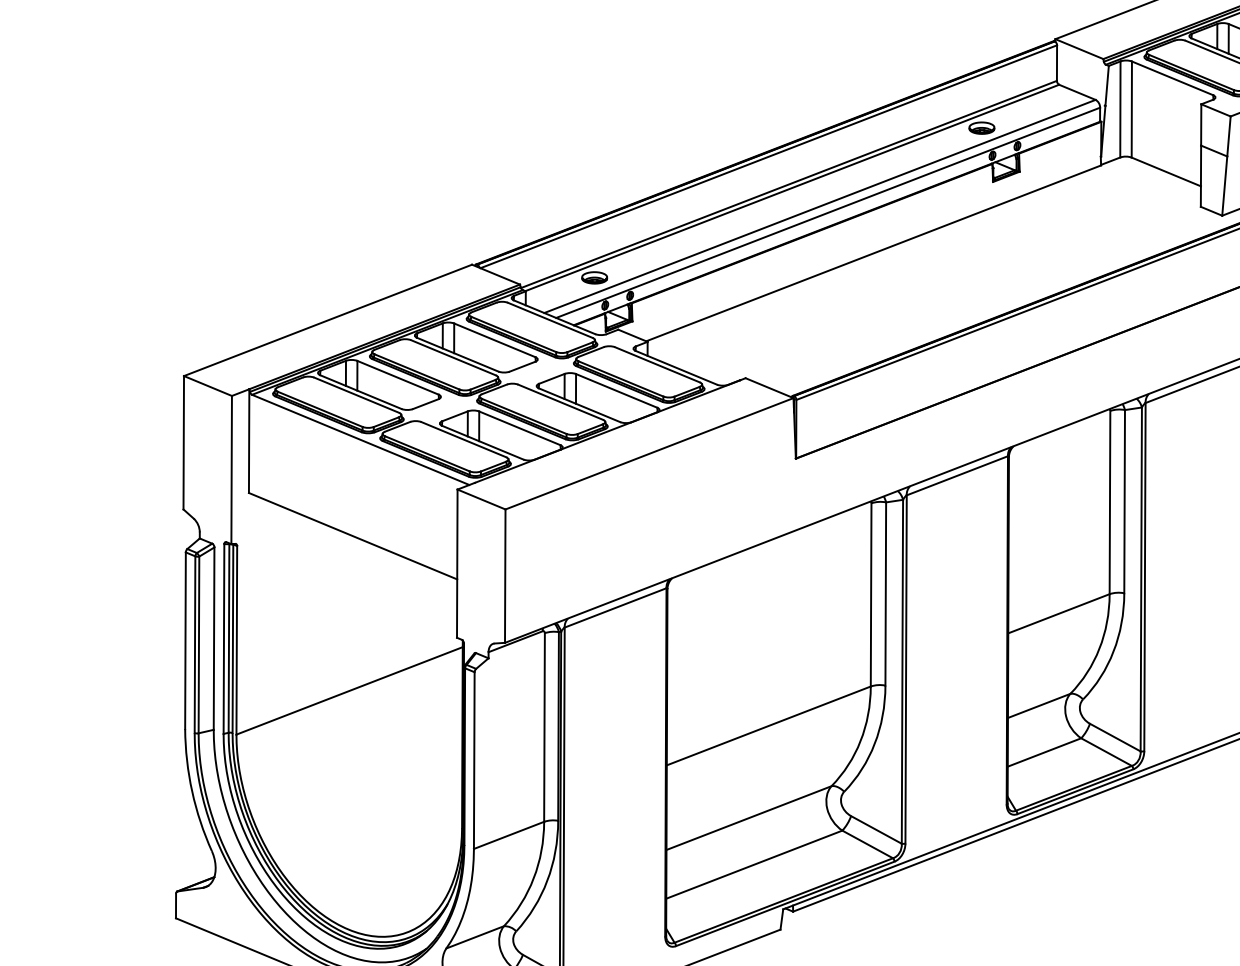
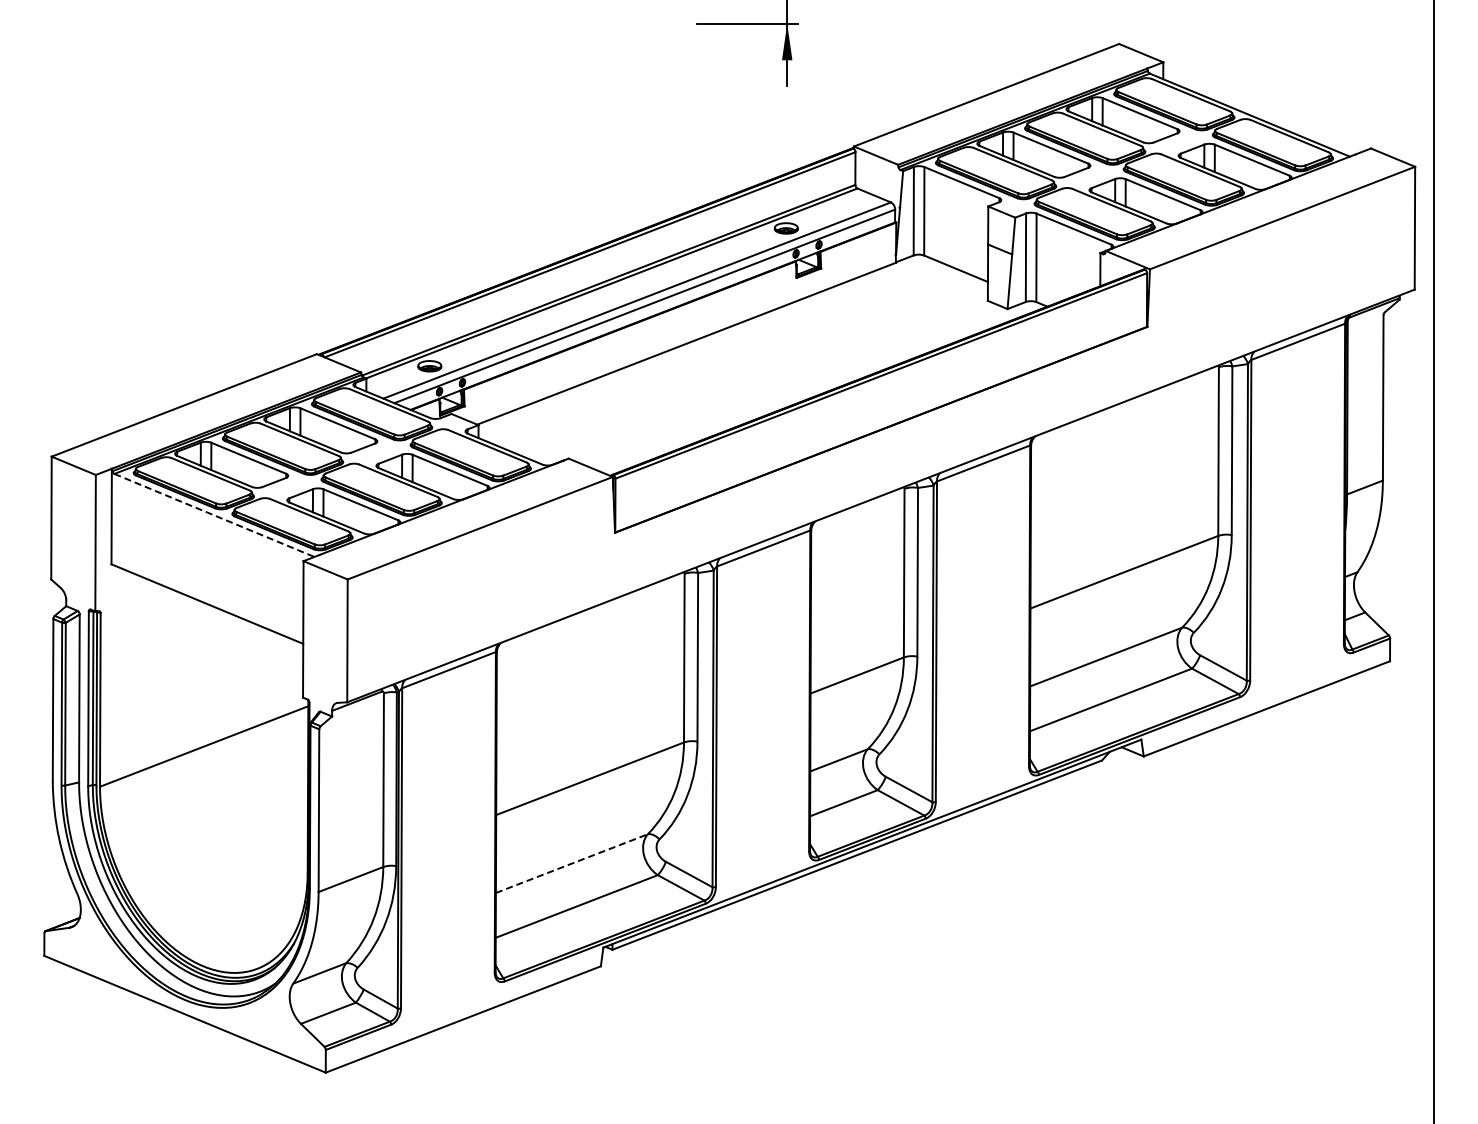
line: (360, 439) -> (214, 515), solid -> dashed
line: (749, 817) -> (572, 863), solid -> dashed

